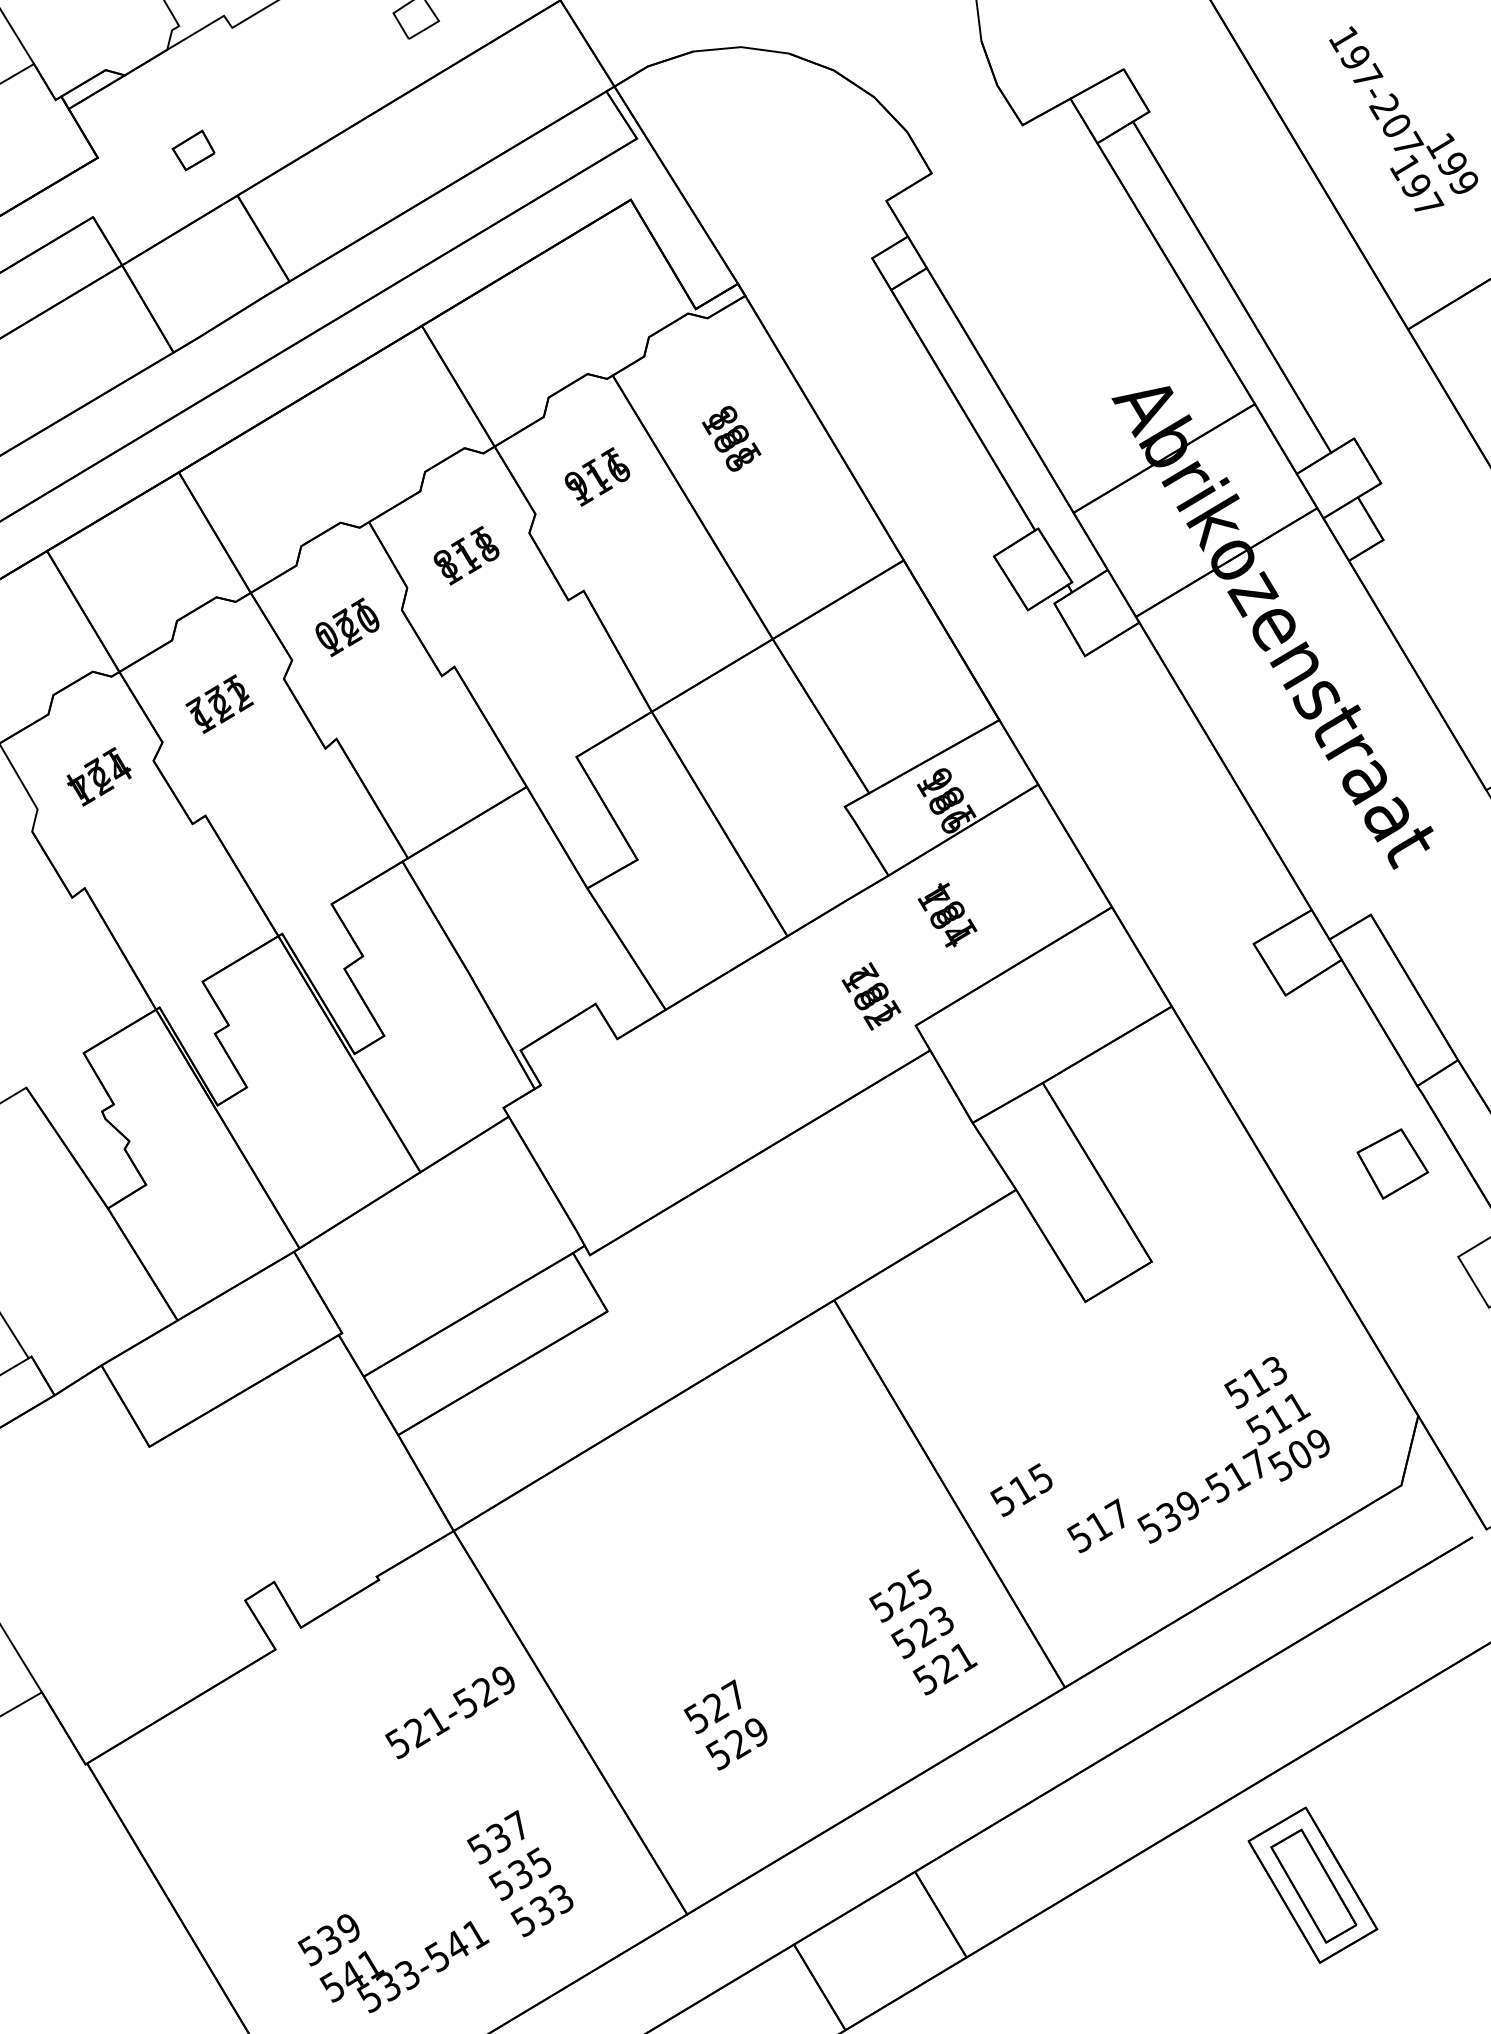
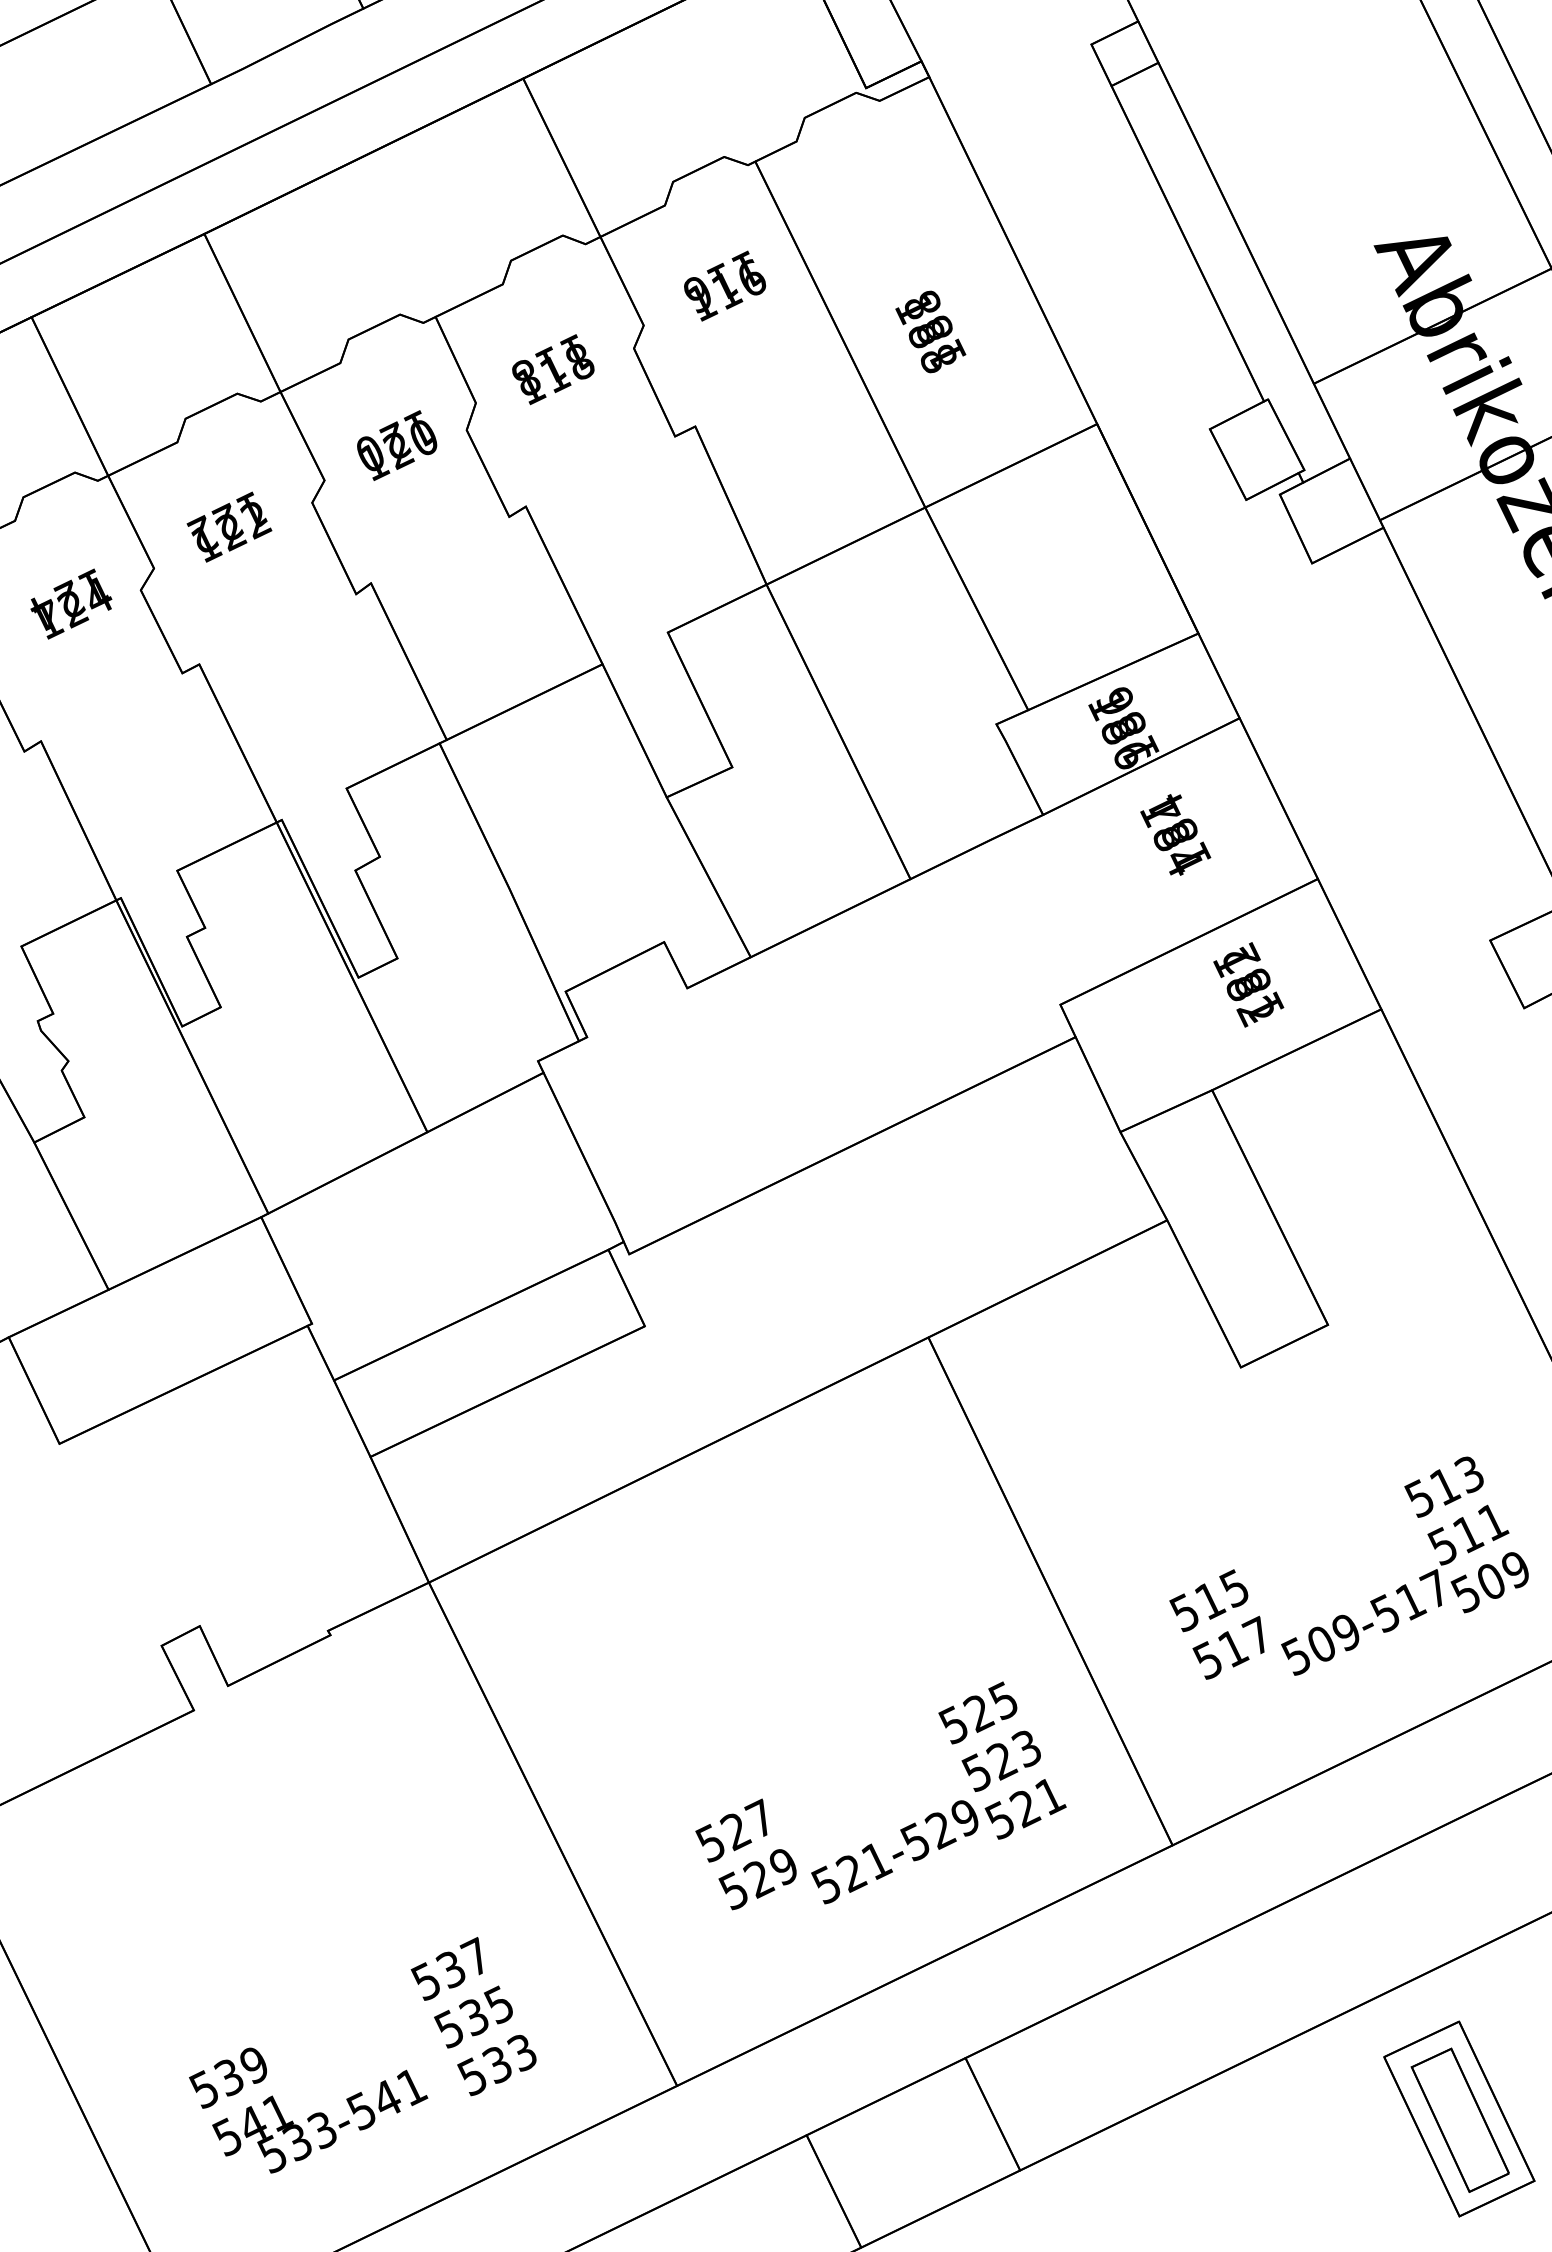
text: (731, 438) -> (930, 331), moved
text: (947, 914) -> (1175, 834), moved
text: (871, 996) -> (1248, 984), moved
text: (1021, 1489) -> (1208, 1600), moved
text: (1168, 1517) -> (1320, 1645), 539-517 -> 509-517
text: (449, 1712) -> (894, 1851), moved

